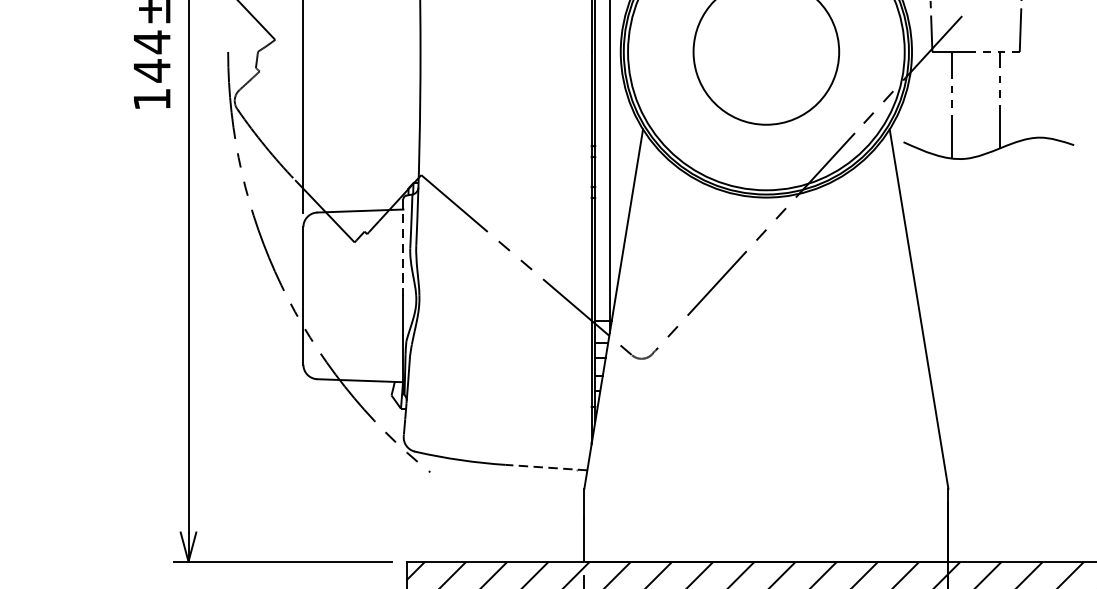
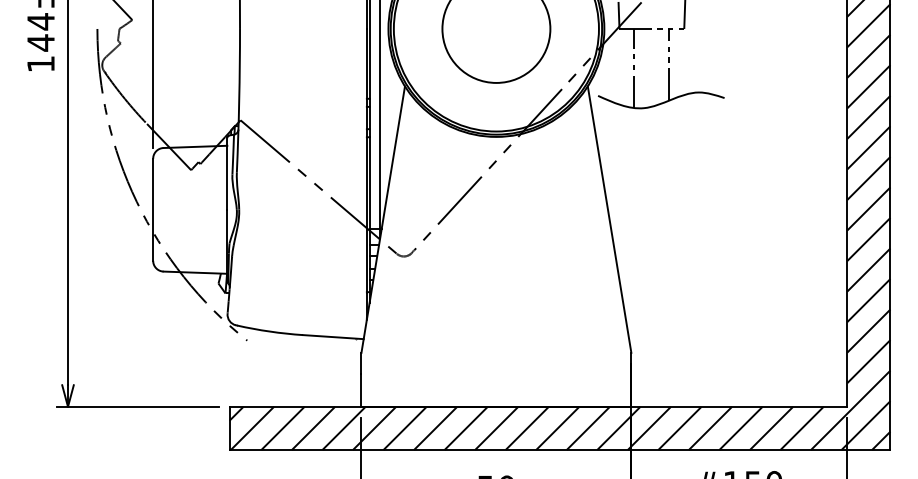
line: (403, 246) -> (227, 173), dashed -> solid
line: (545, 468) -> (332, 337), dashed -> solid

